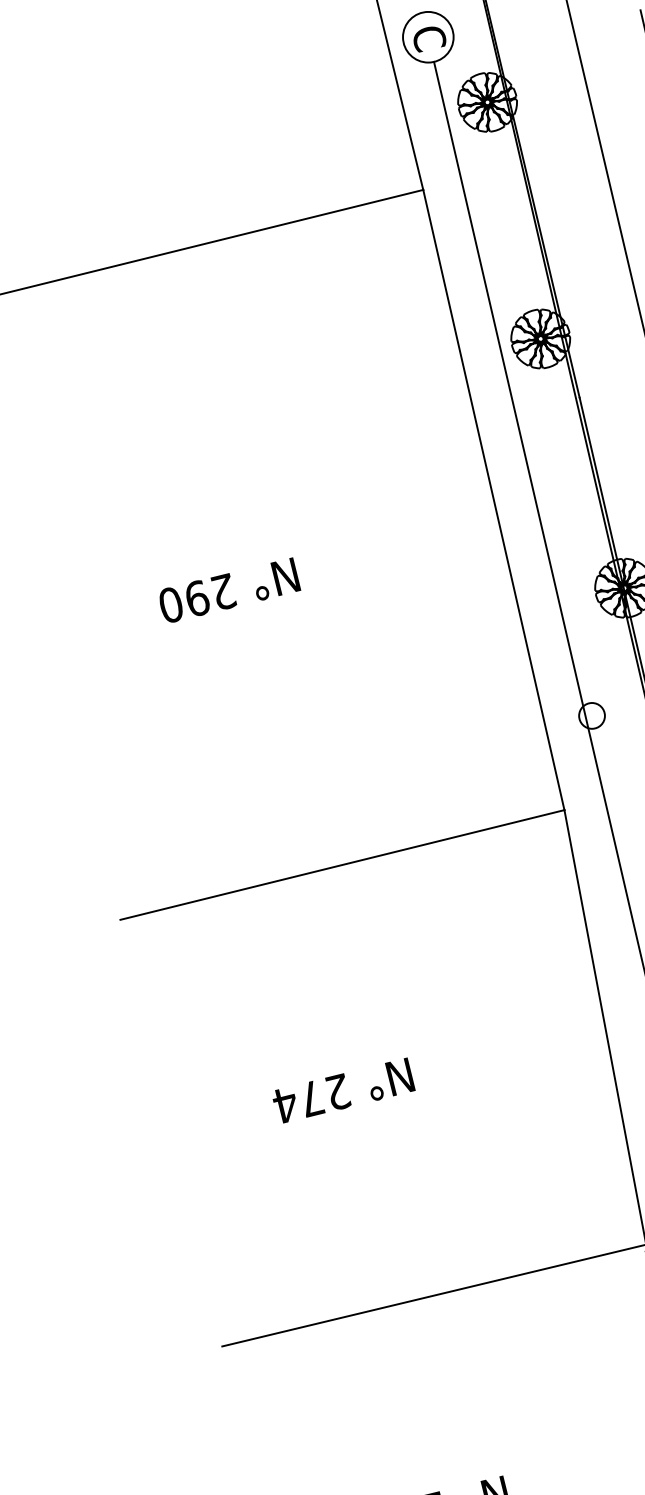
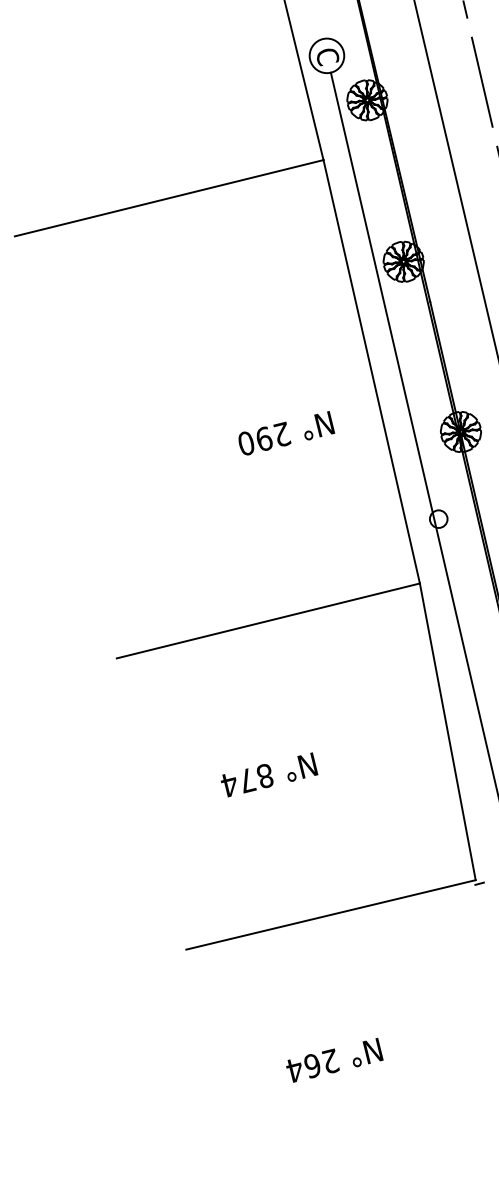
text: (229, 590) -> (286, 433), moved
text: (338, 1091) -> (265, 775), 274 -> 874

